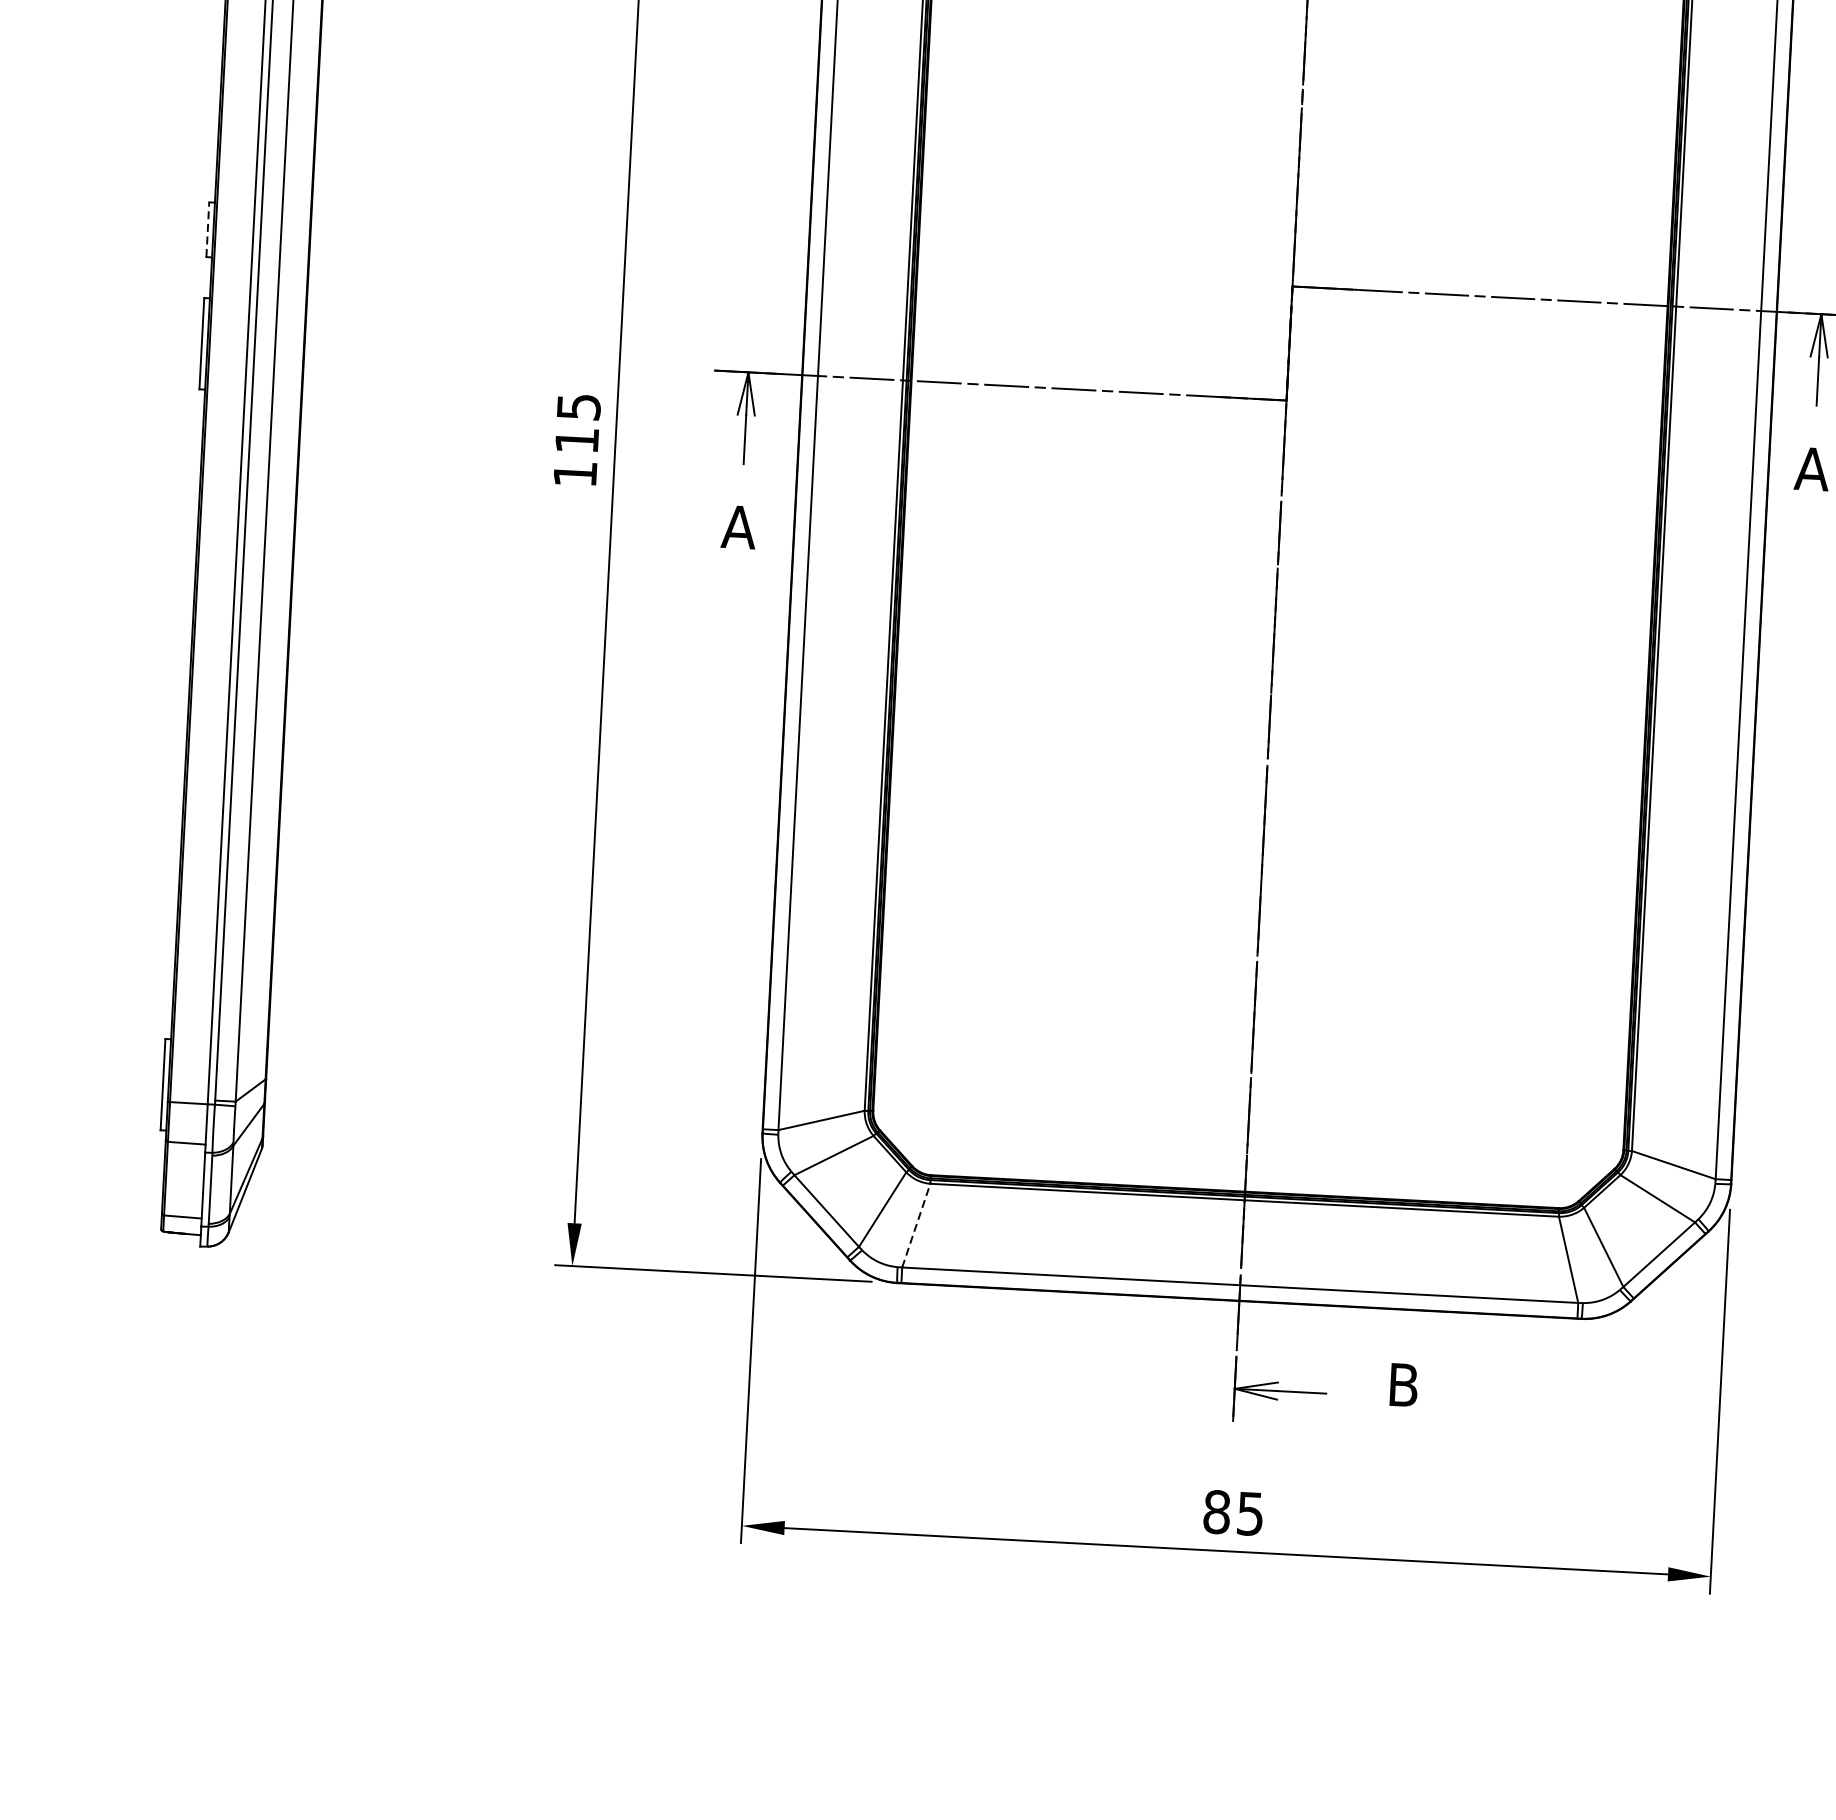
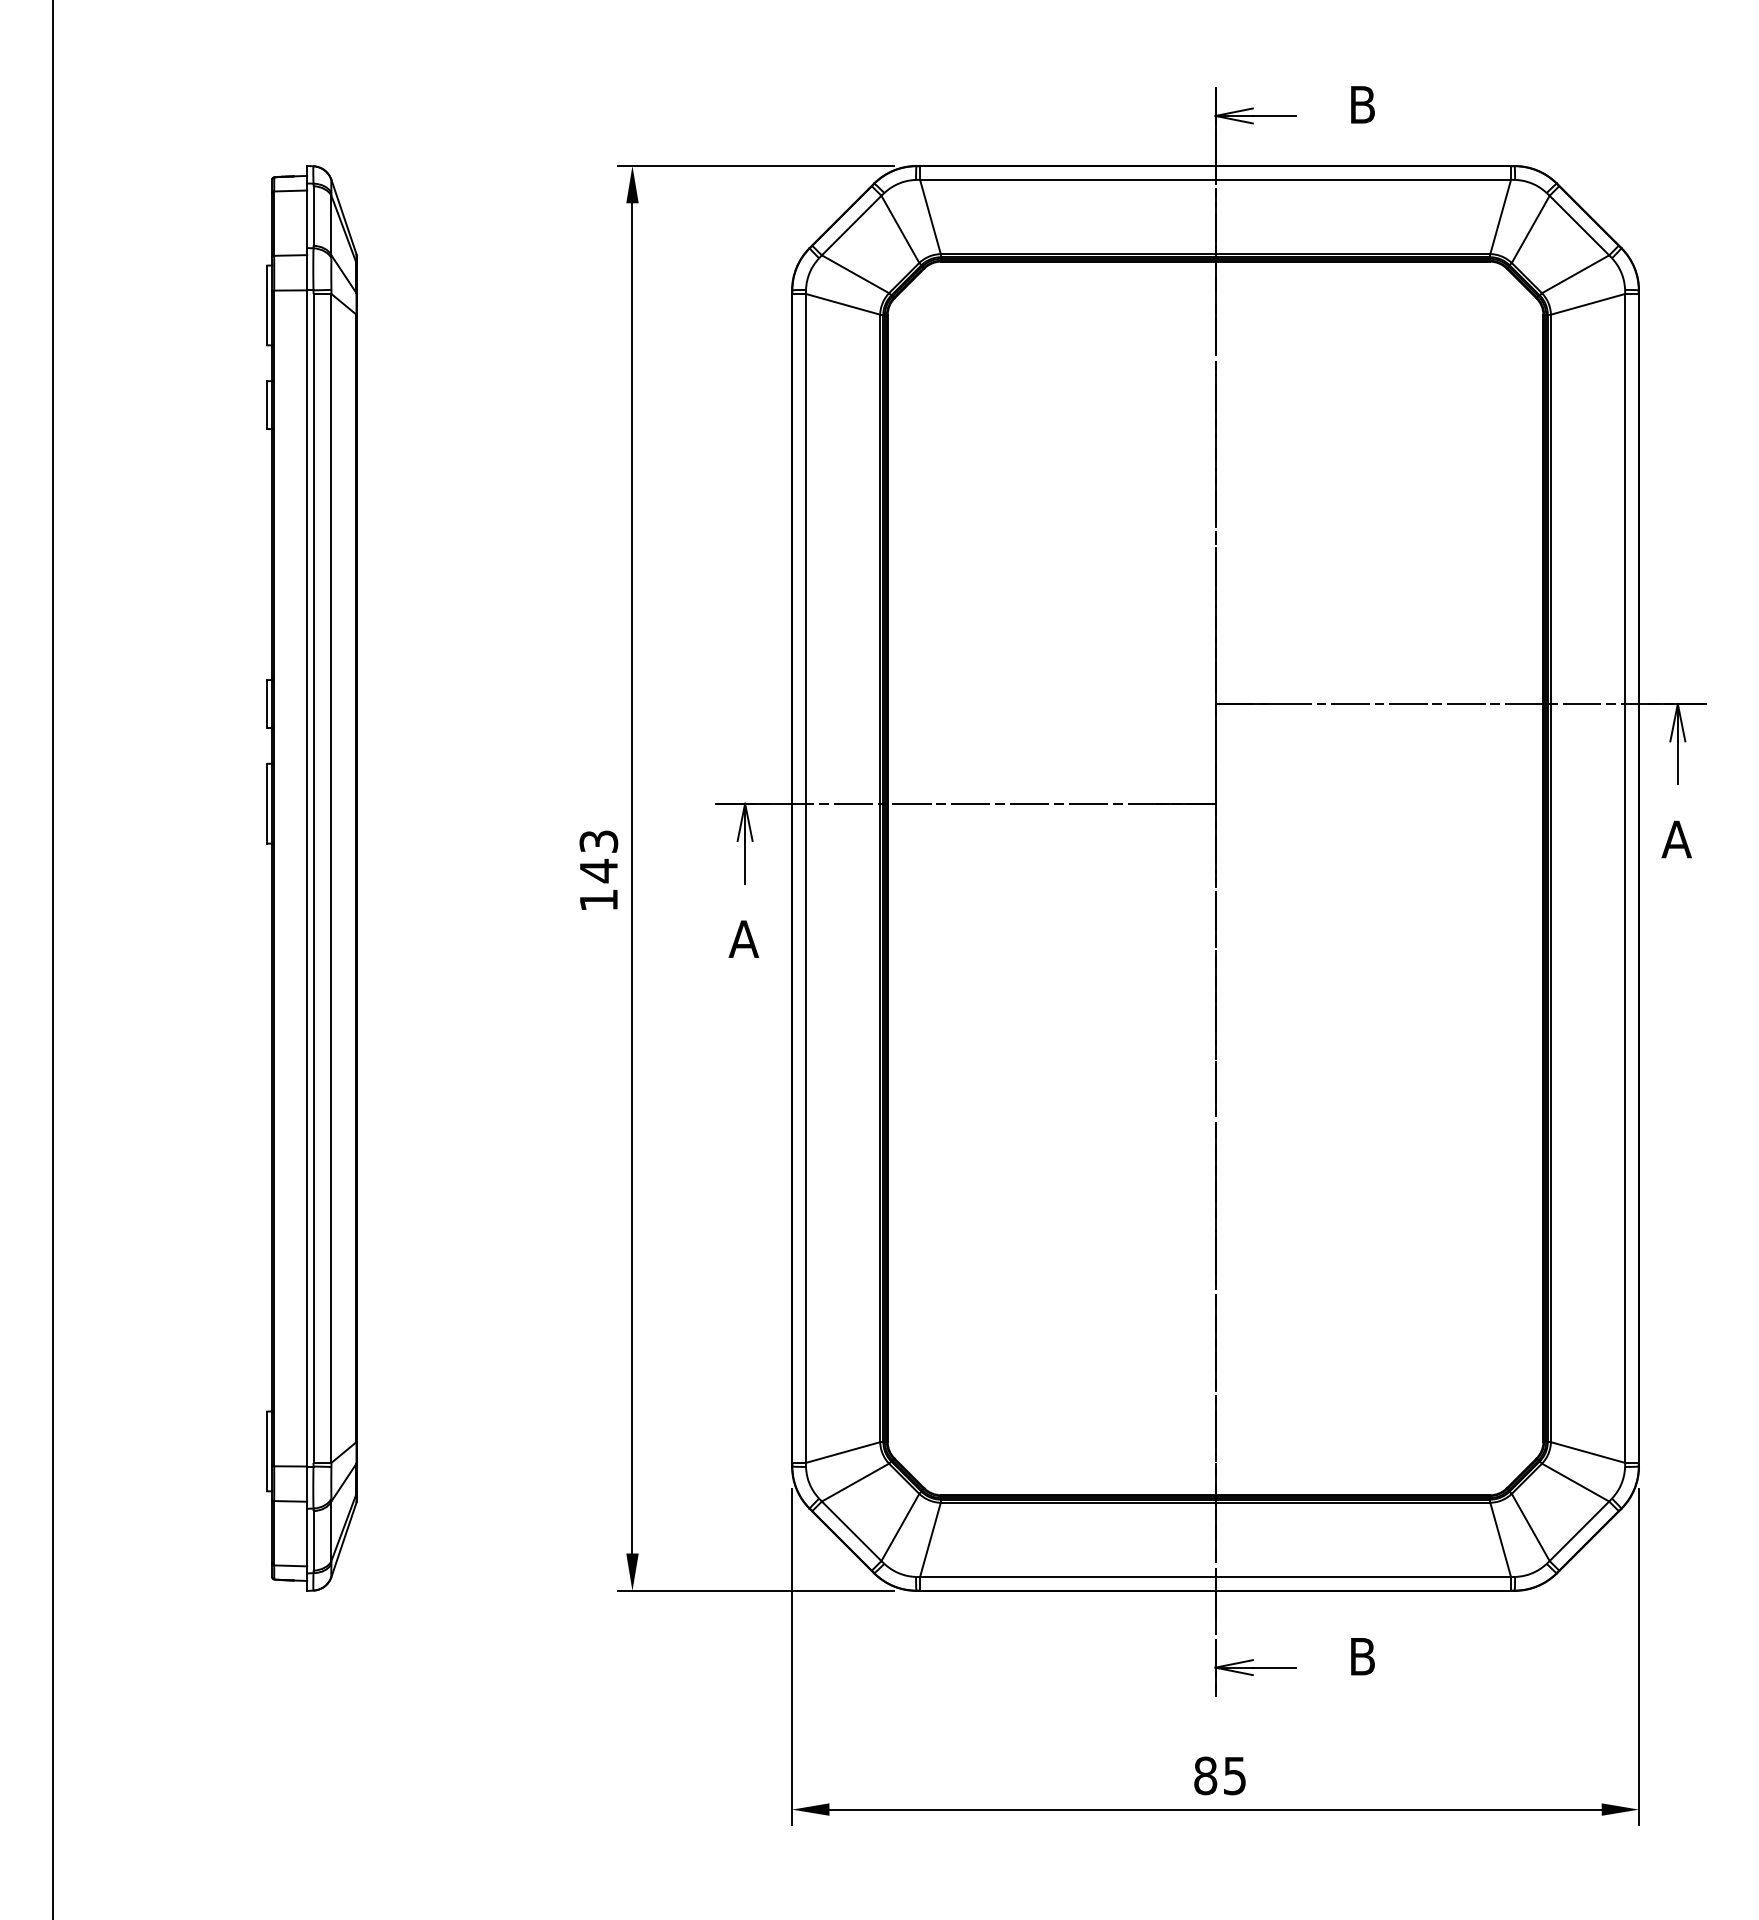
line: (208, 230) -> (267, 704), dashed -> solid
text: (577, 423) -> (598, 856), 115 -> 143
line: (916, 1225) -> (930, 1539), dashed -> solid

